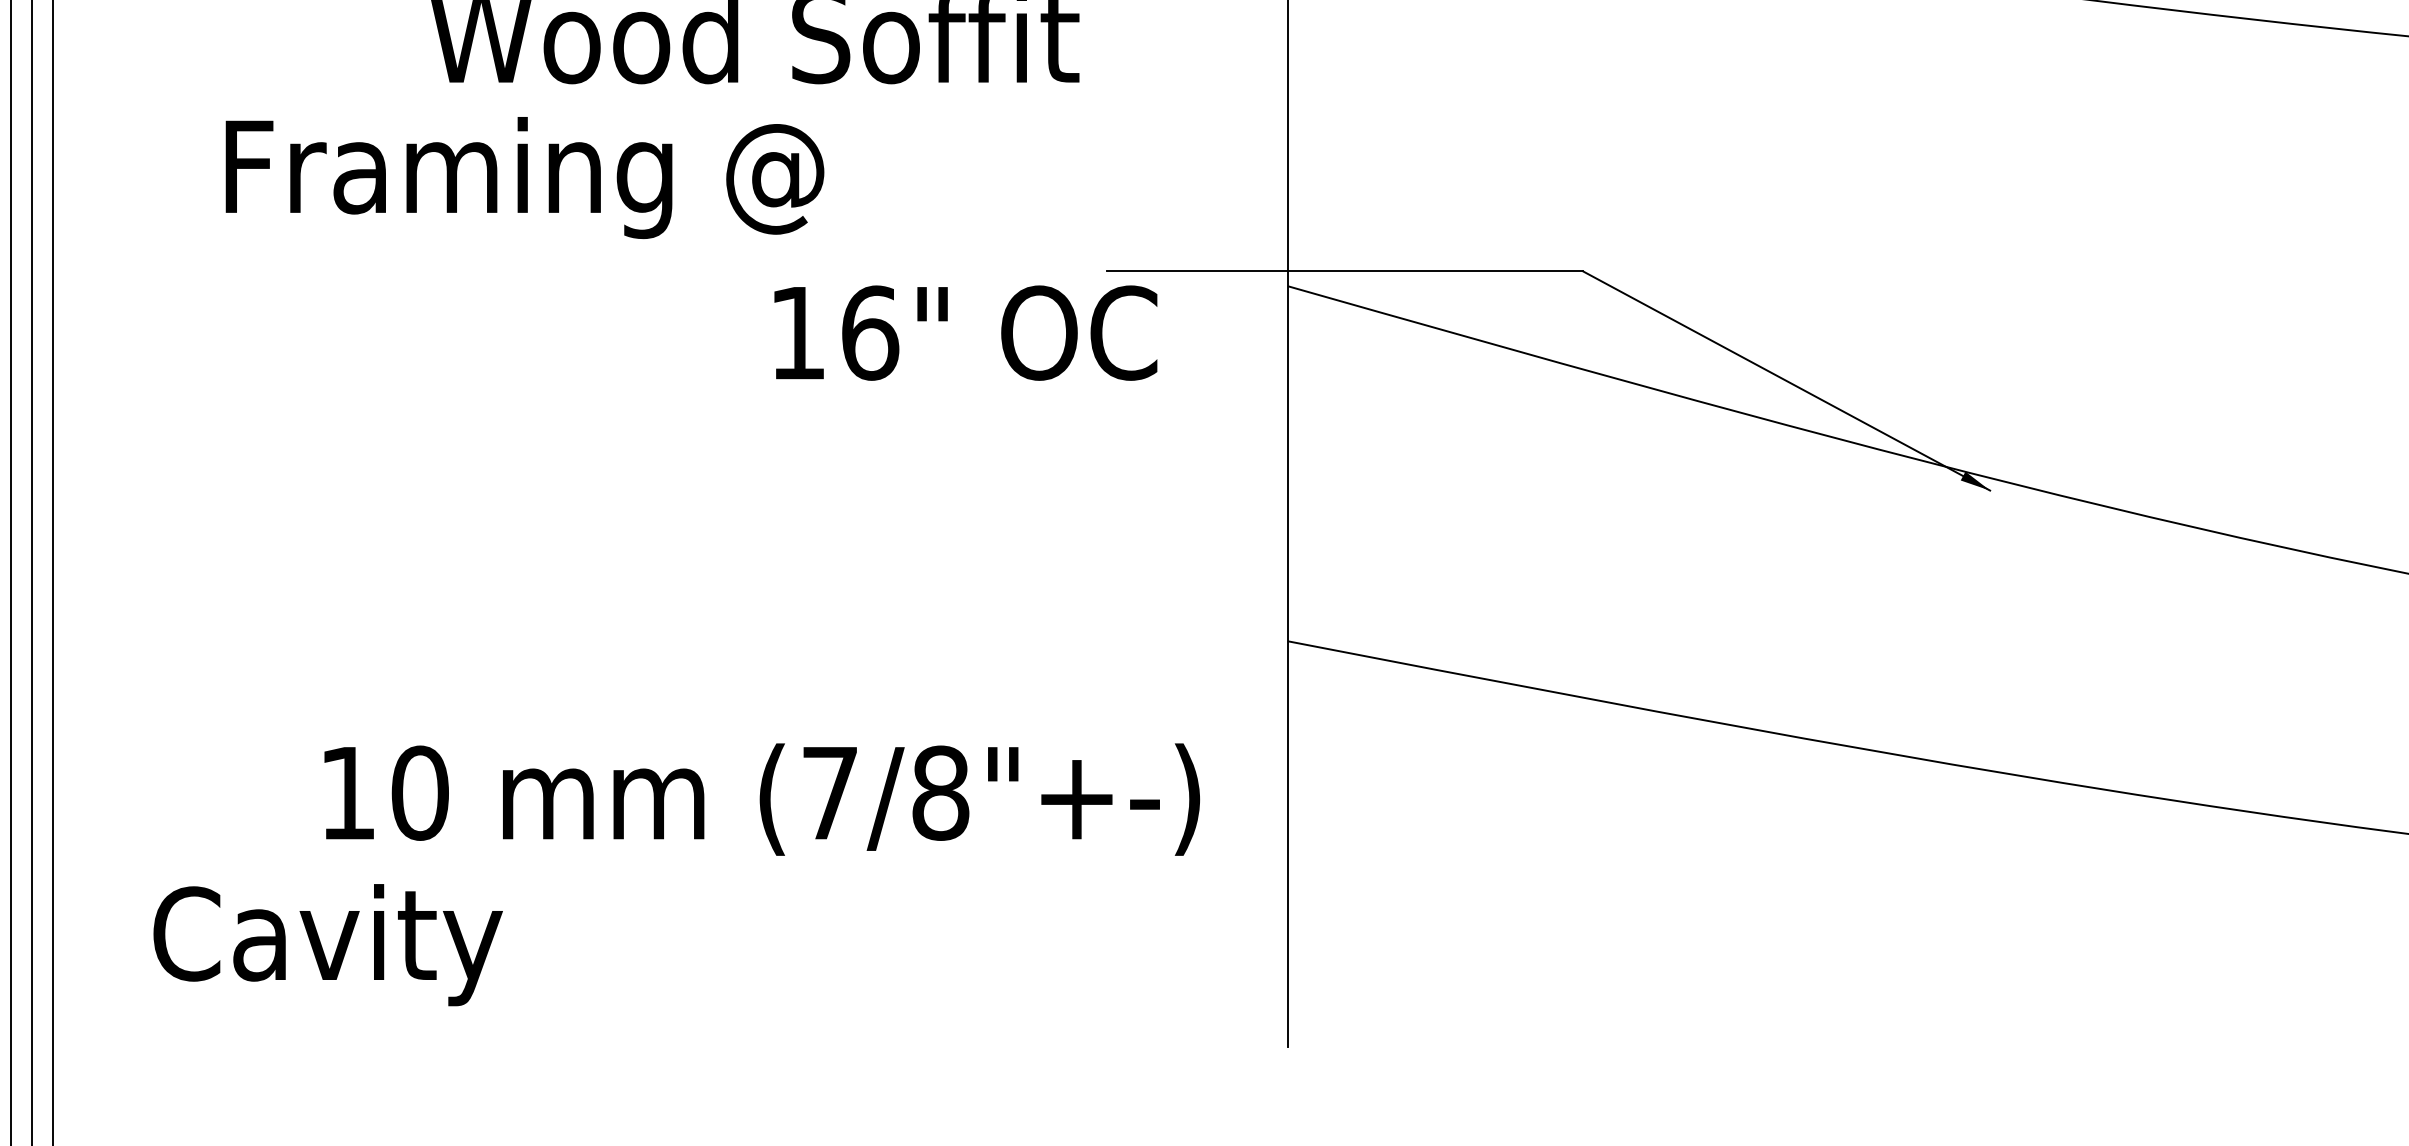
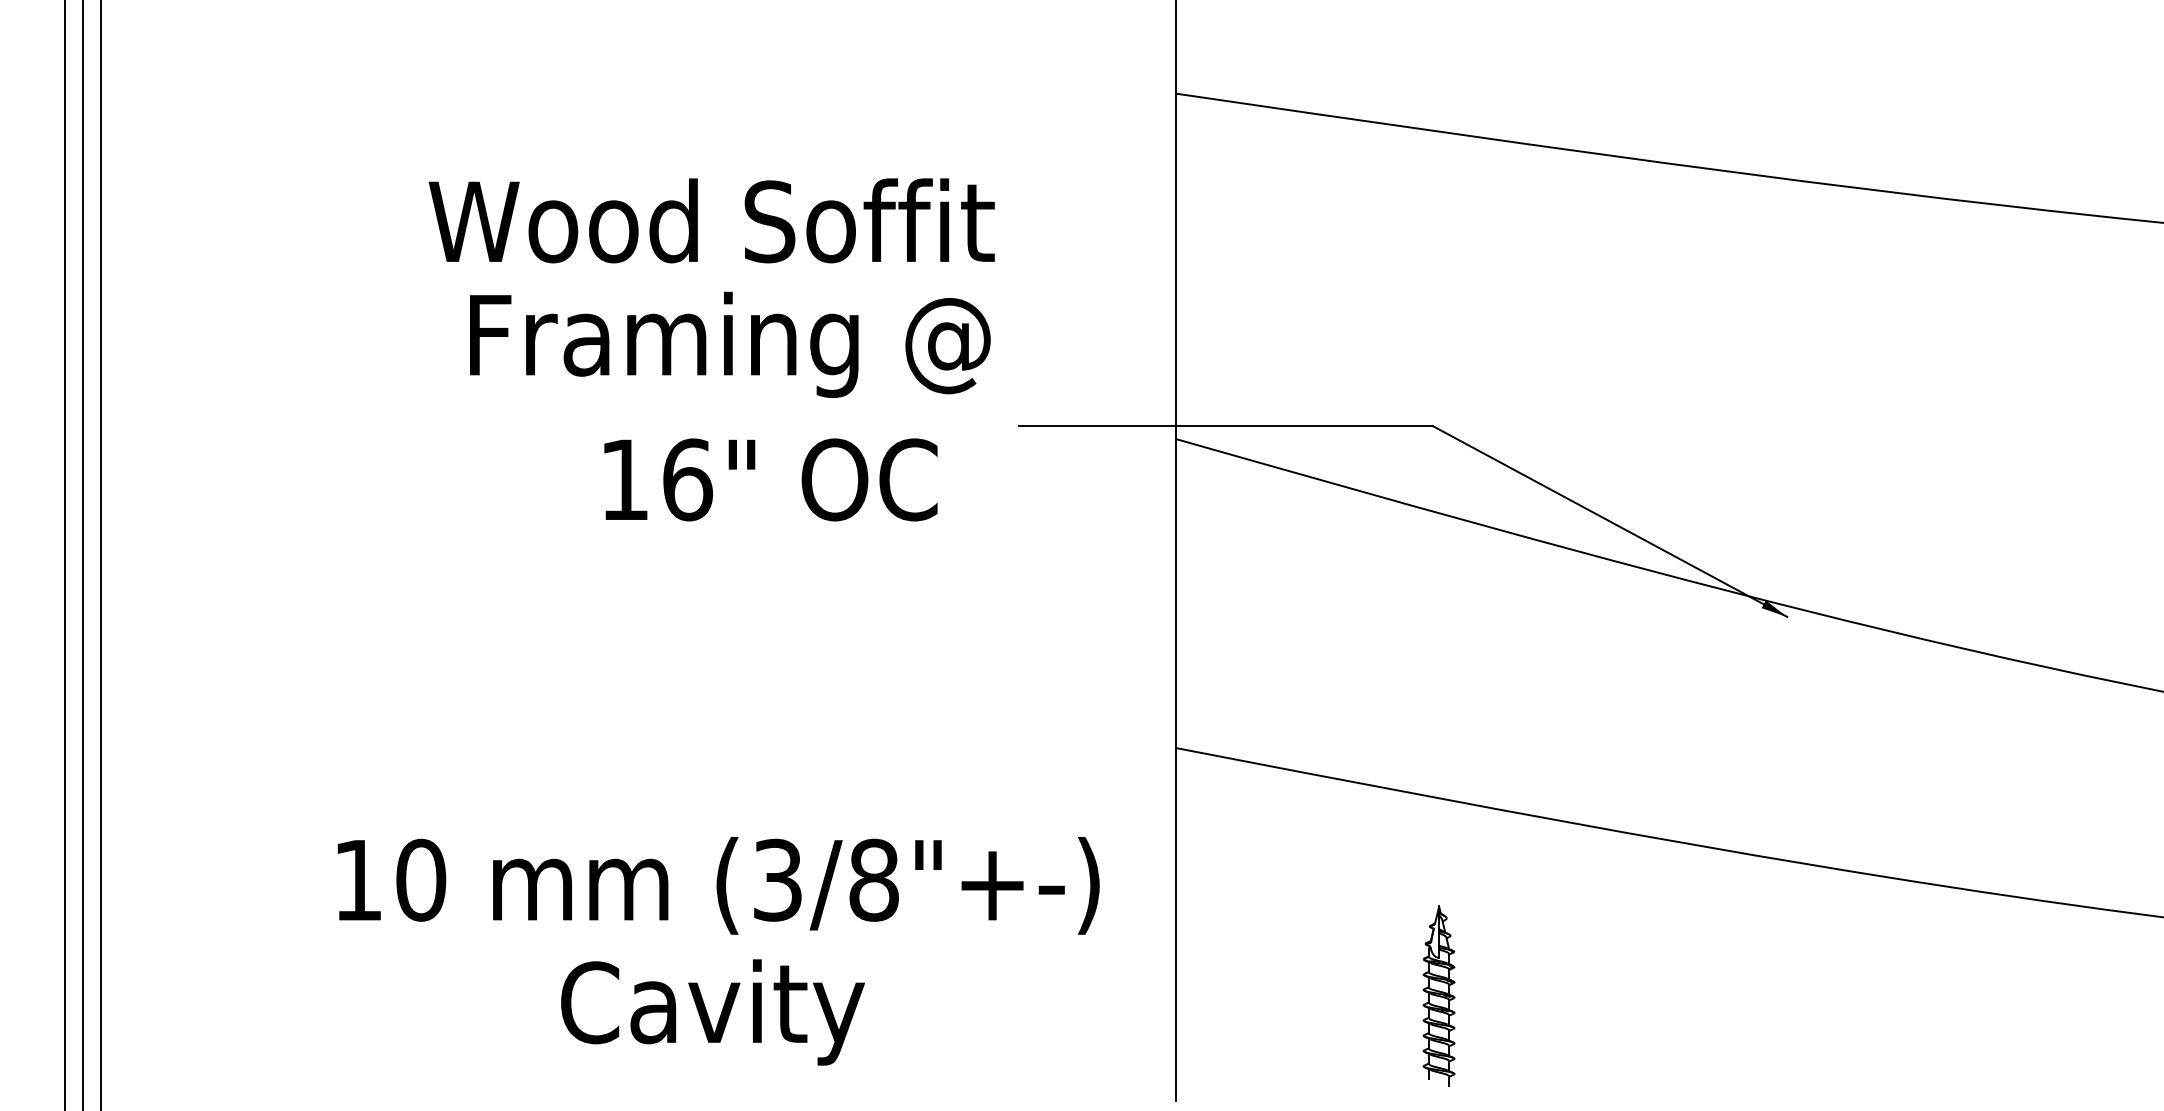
text: (525, 177) -> (730, 344), moved
text: (965, 332) -> (770, 479), moved
text: (829, 792) -> (777, 879), (7/8"+-) -> (3/8"+-)
part: (1589, 925) -> (1438, 995), added
text: (327, 945) -> (712, 1012), moved

